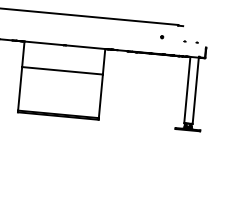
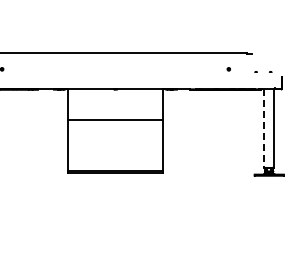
line: (187, 90) -> (264, 129), solid -> dashed

